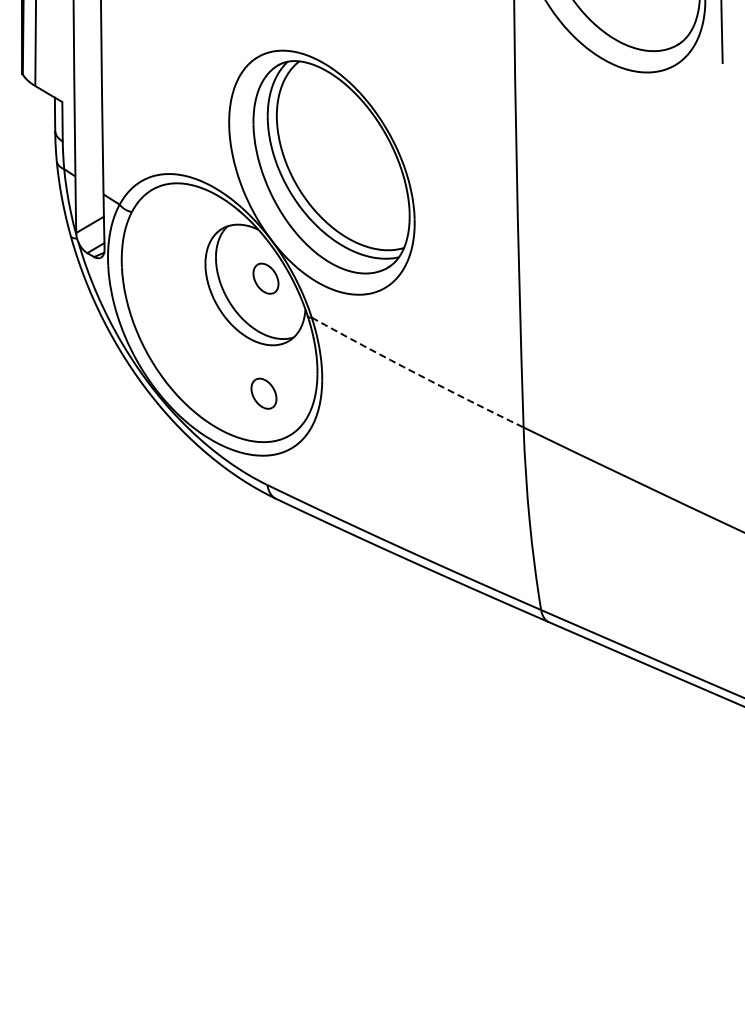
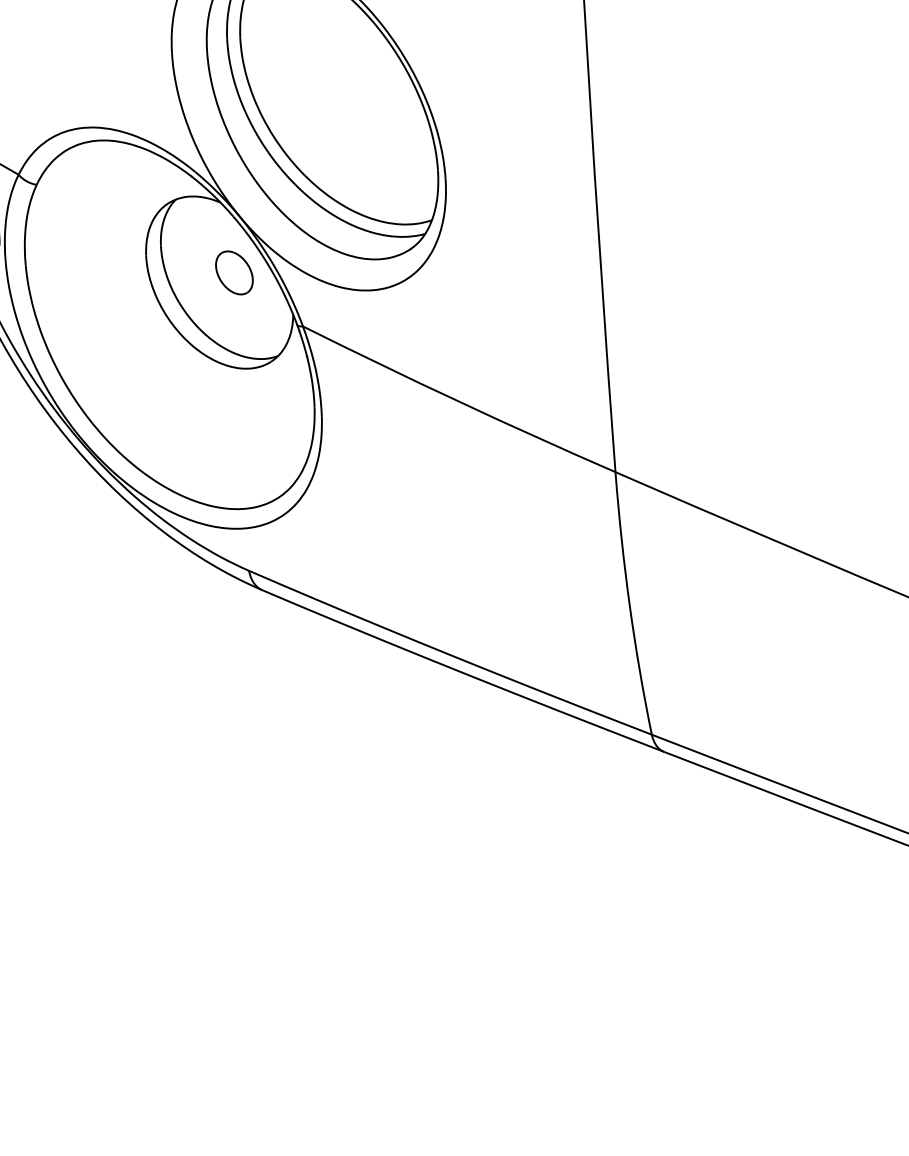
arc: (416, 373) -> (457, 400), dashed -> solid
part: (263, 393) -> (237, 438), removed

